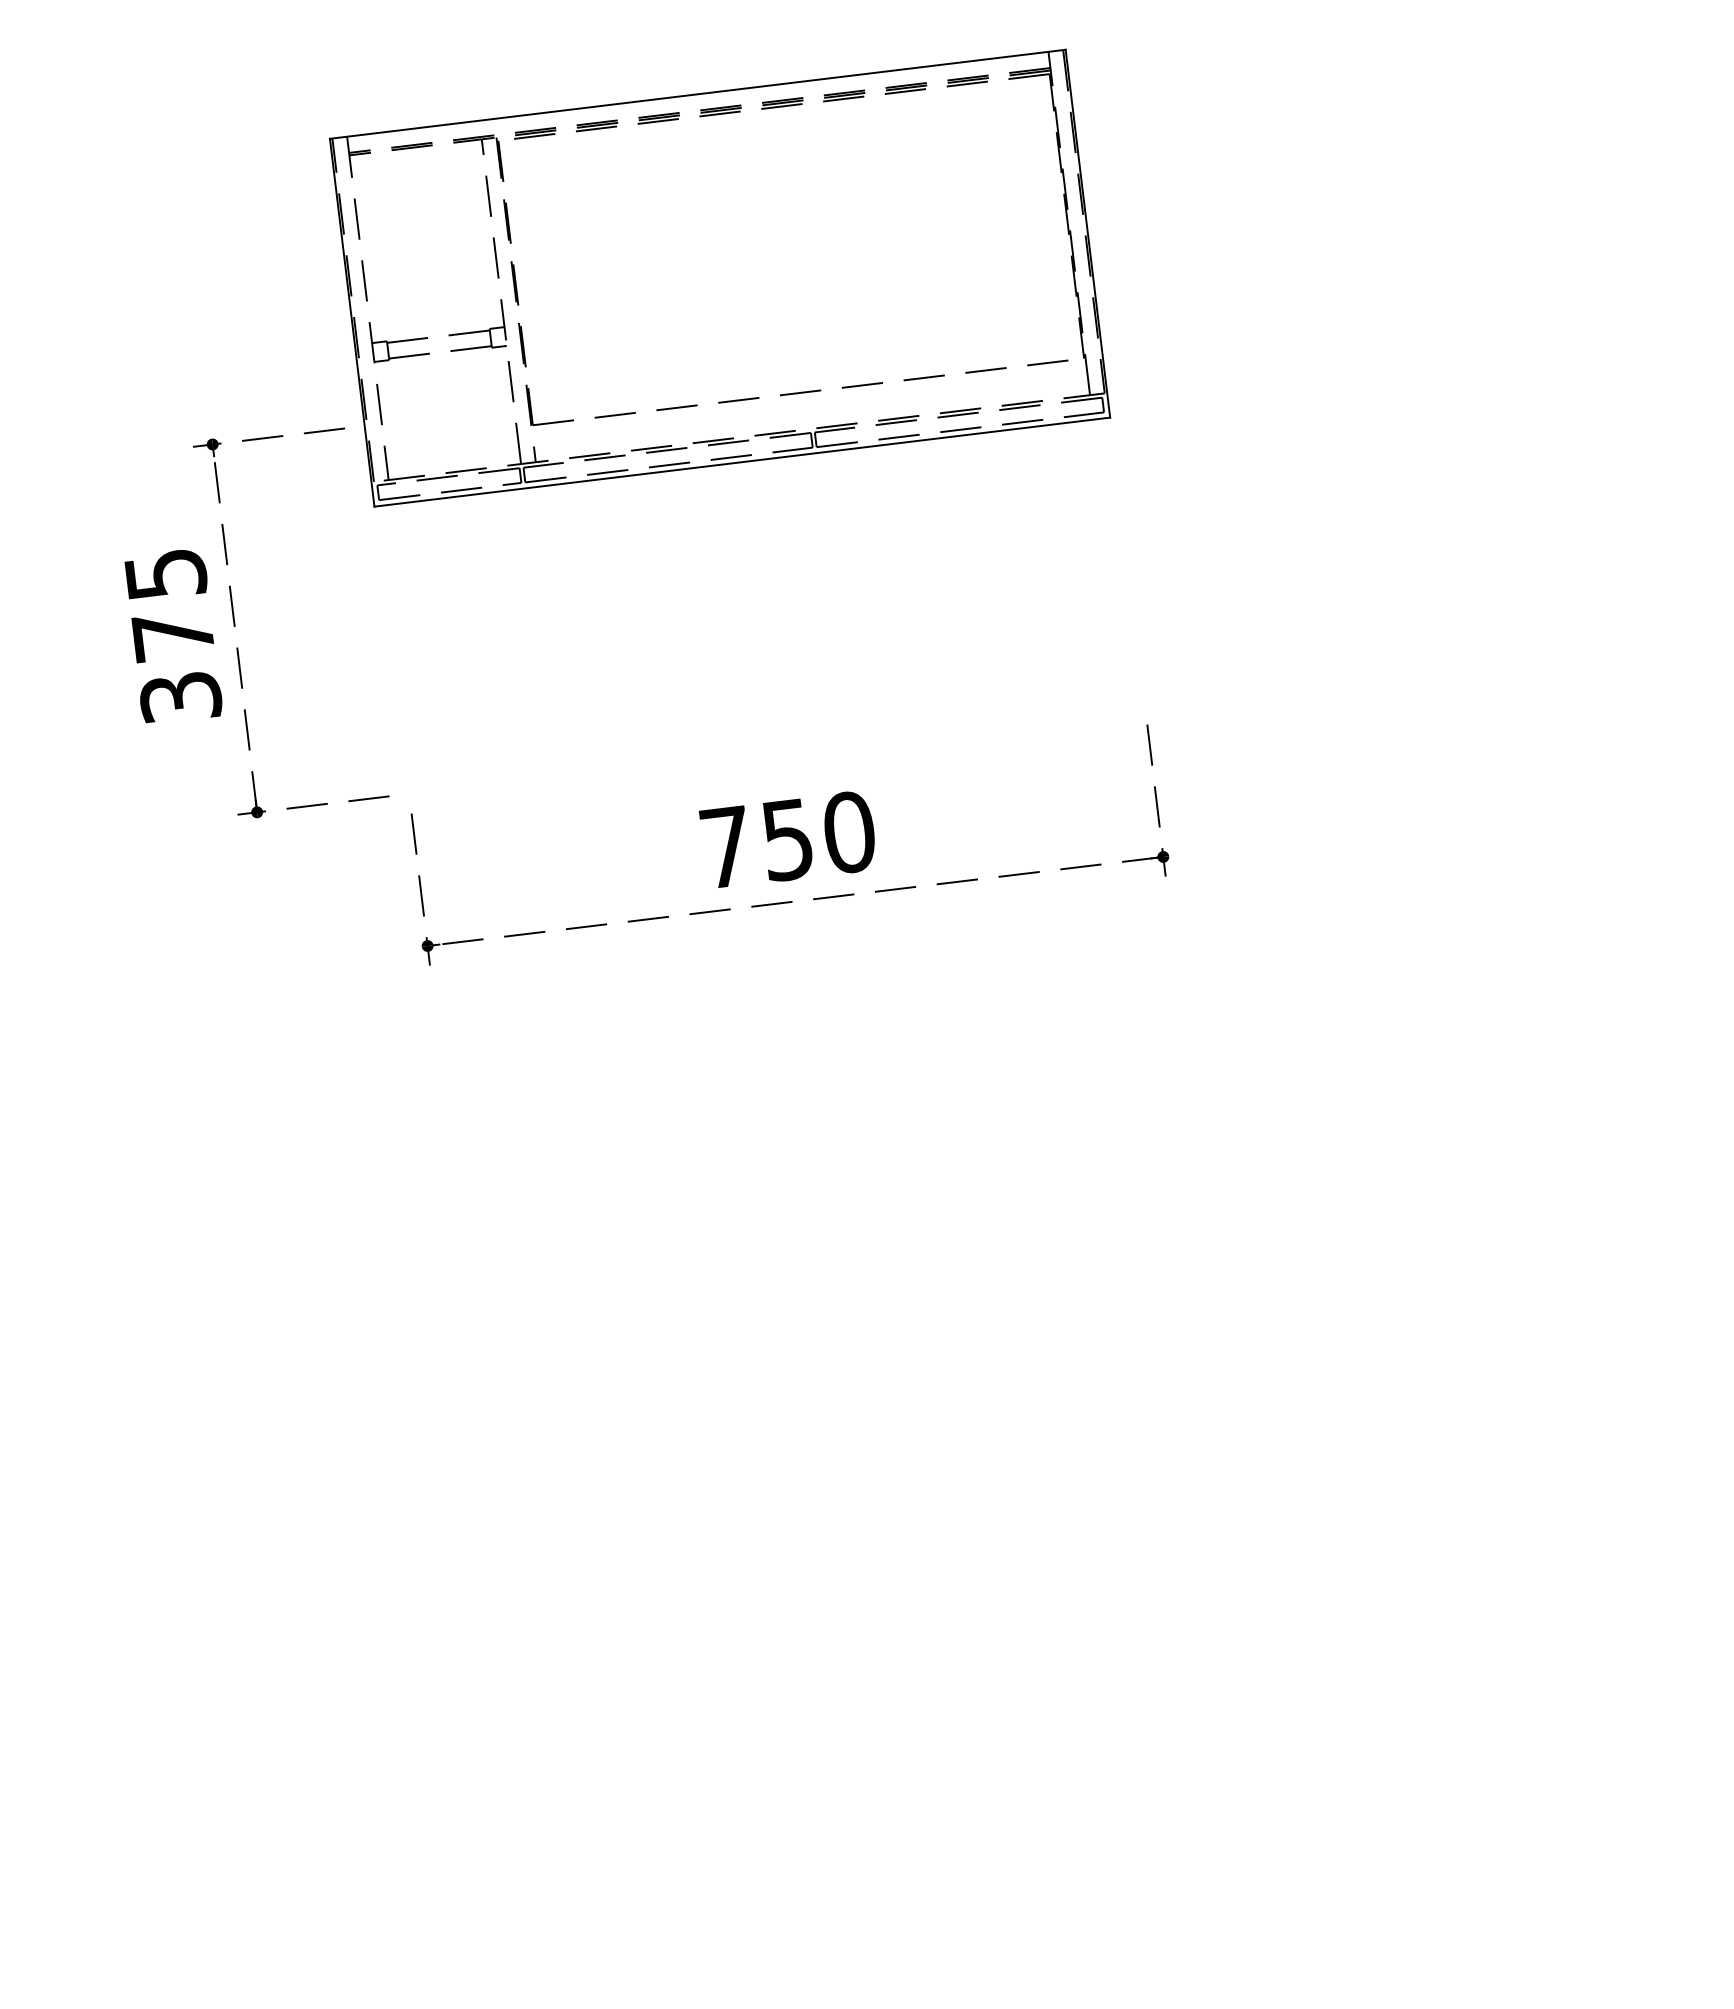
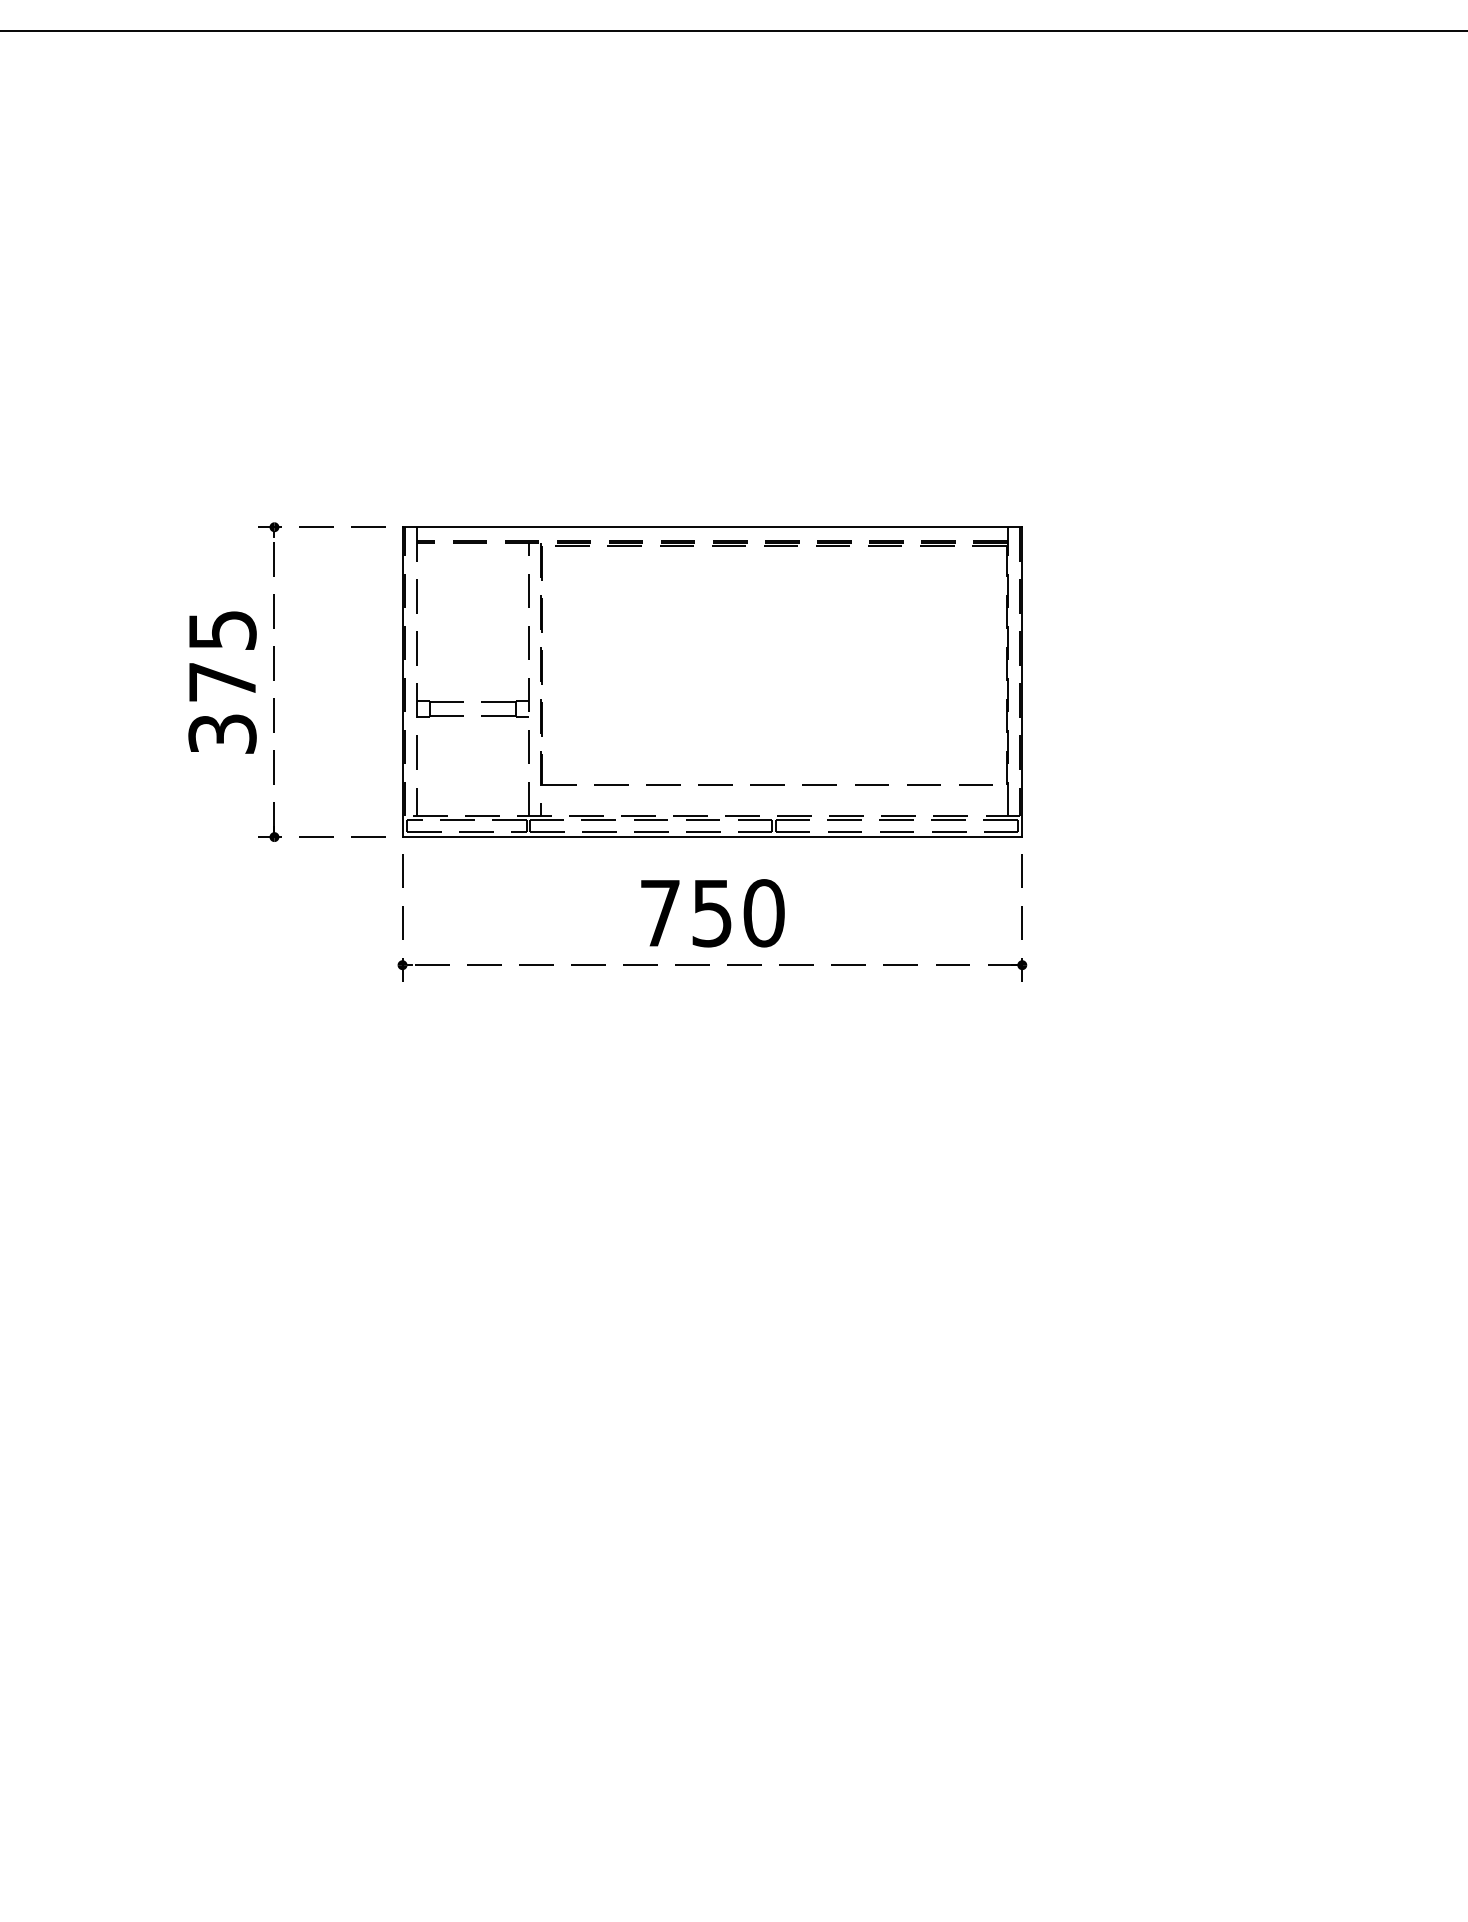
part: (720, 277) -> (712, 681), moved

